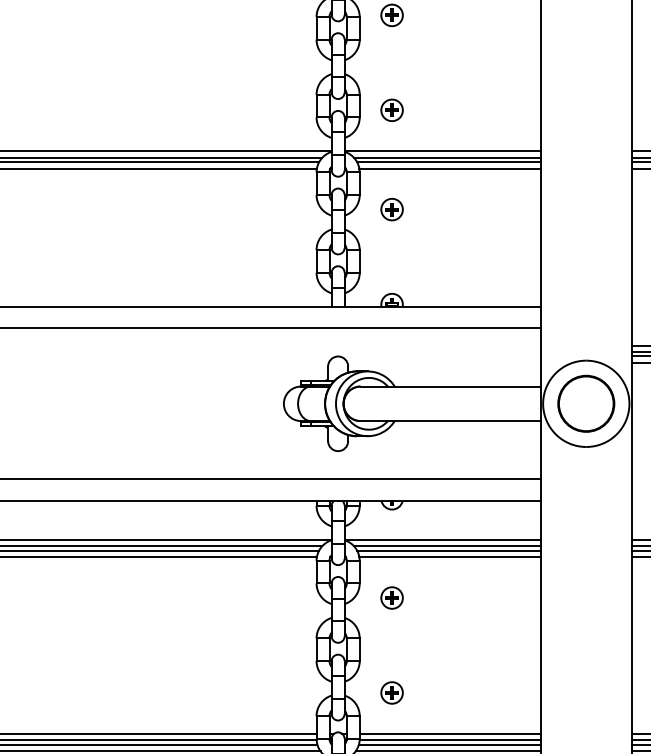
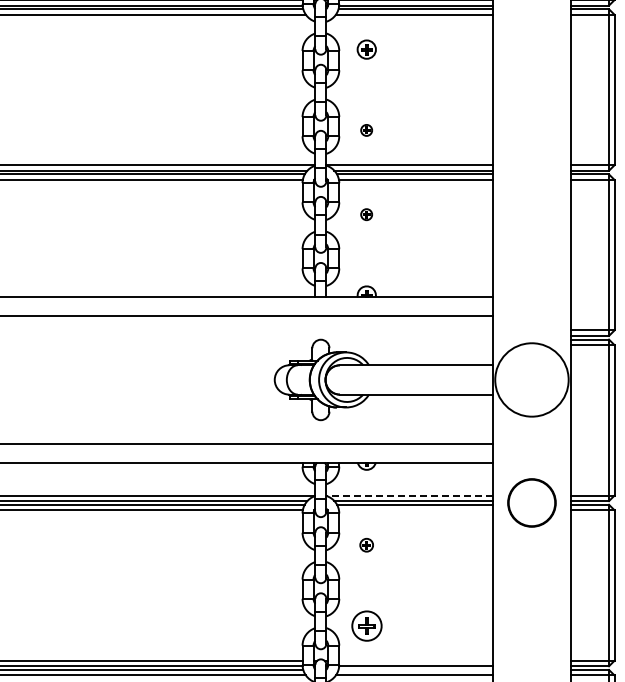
part: (391, 110) -> (366, 130), size x0.6
part: (391, 209) -> (366, 214), size x0.6
circle: (585, 403) -> (531, 502), moved
line: (442, 539) -> (409, 495), solid -> dashed
line: (449, 557) -> (415, 510), removed
part: (391, 598) -> (366, 545), size x0.7
part: (391, 692) -> (366, 625), size x1.6
line: (450, 733) -> (416, 660), removed
line: (449, 744) -> (415, 669), removed

